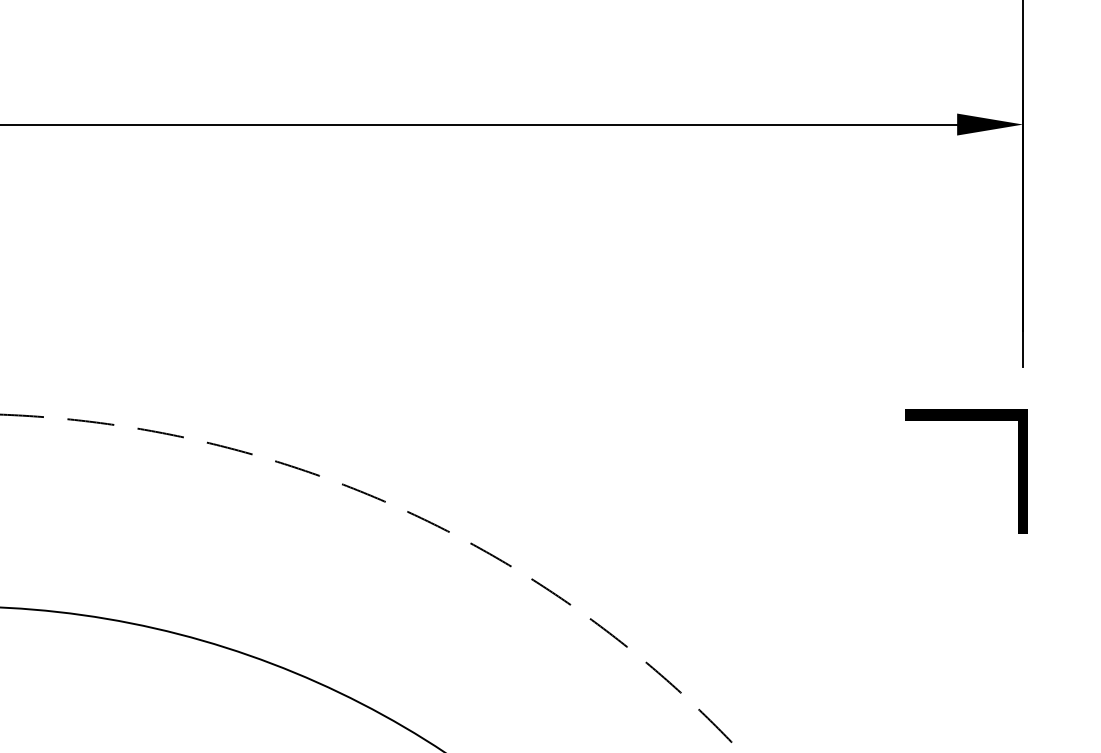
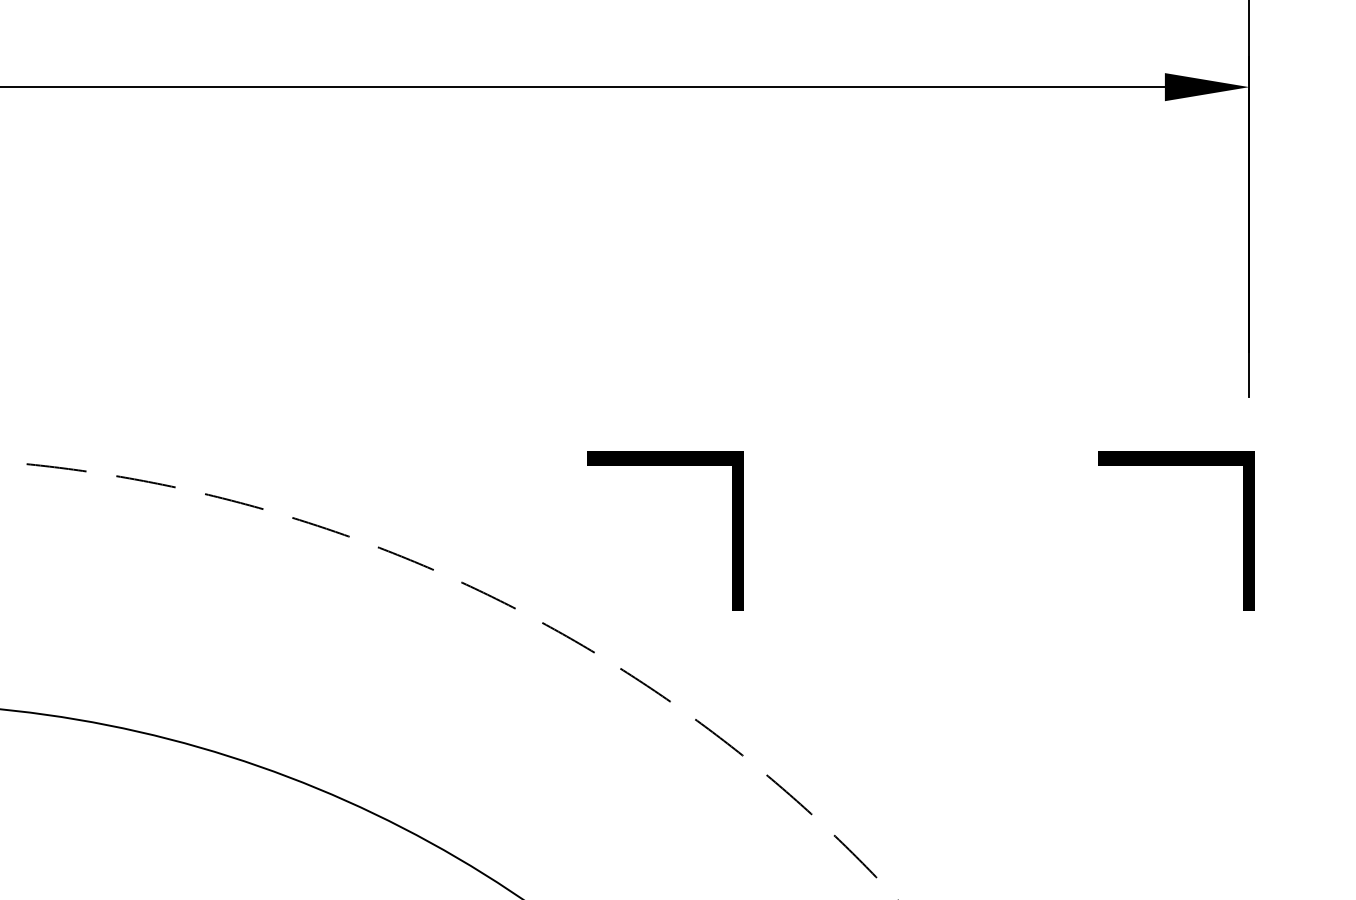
part: (566, 420) -> (665, 465), added

